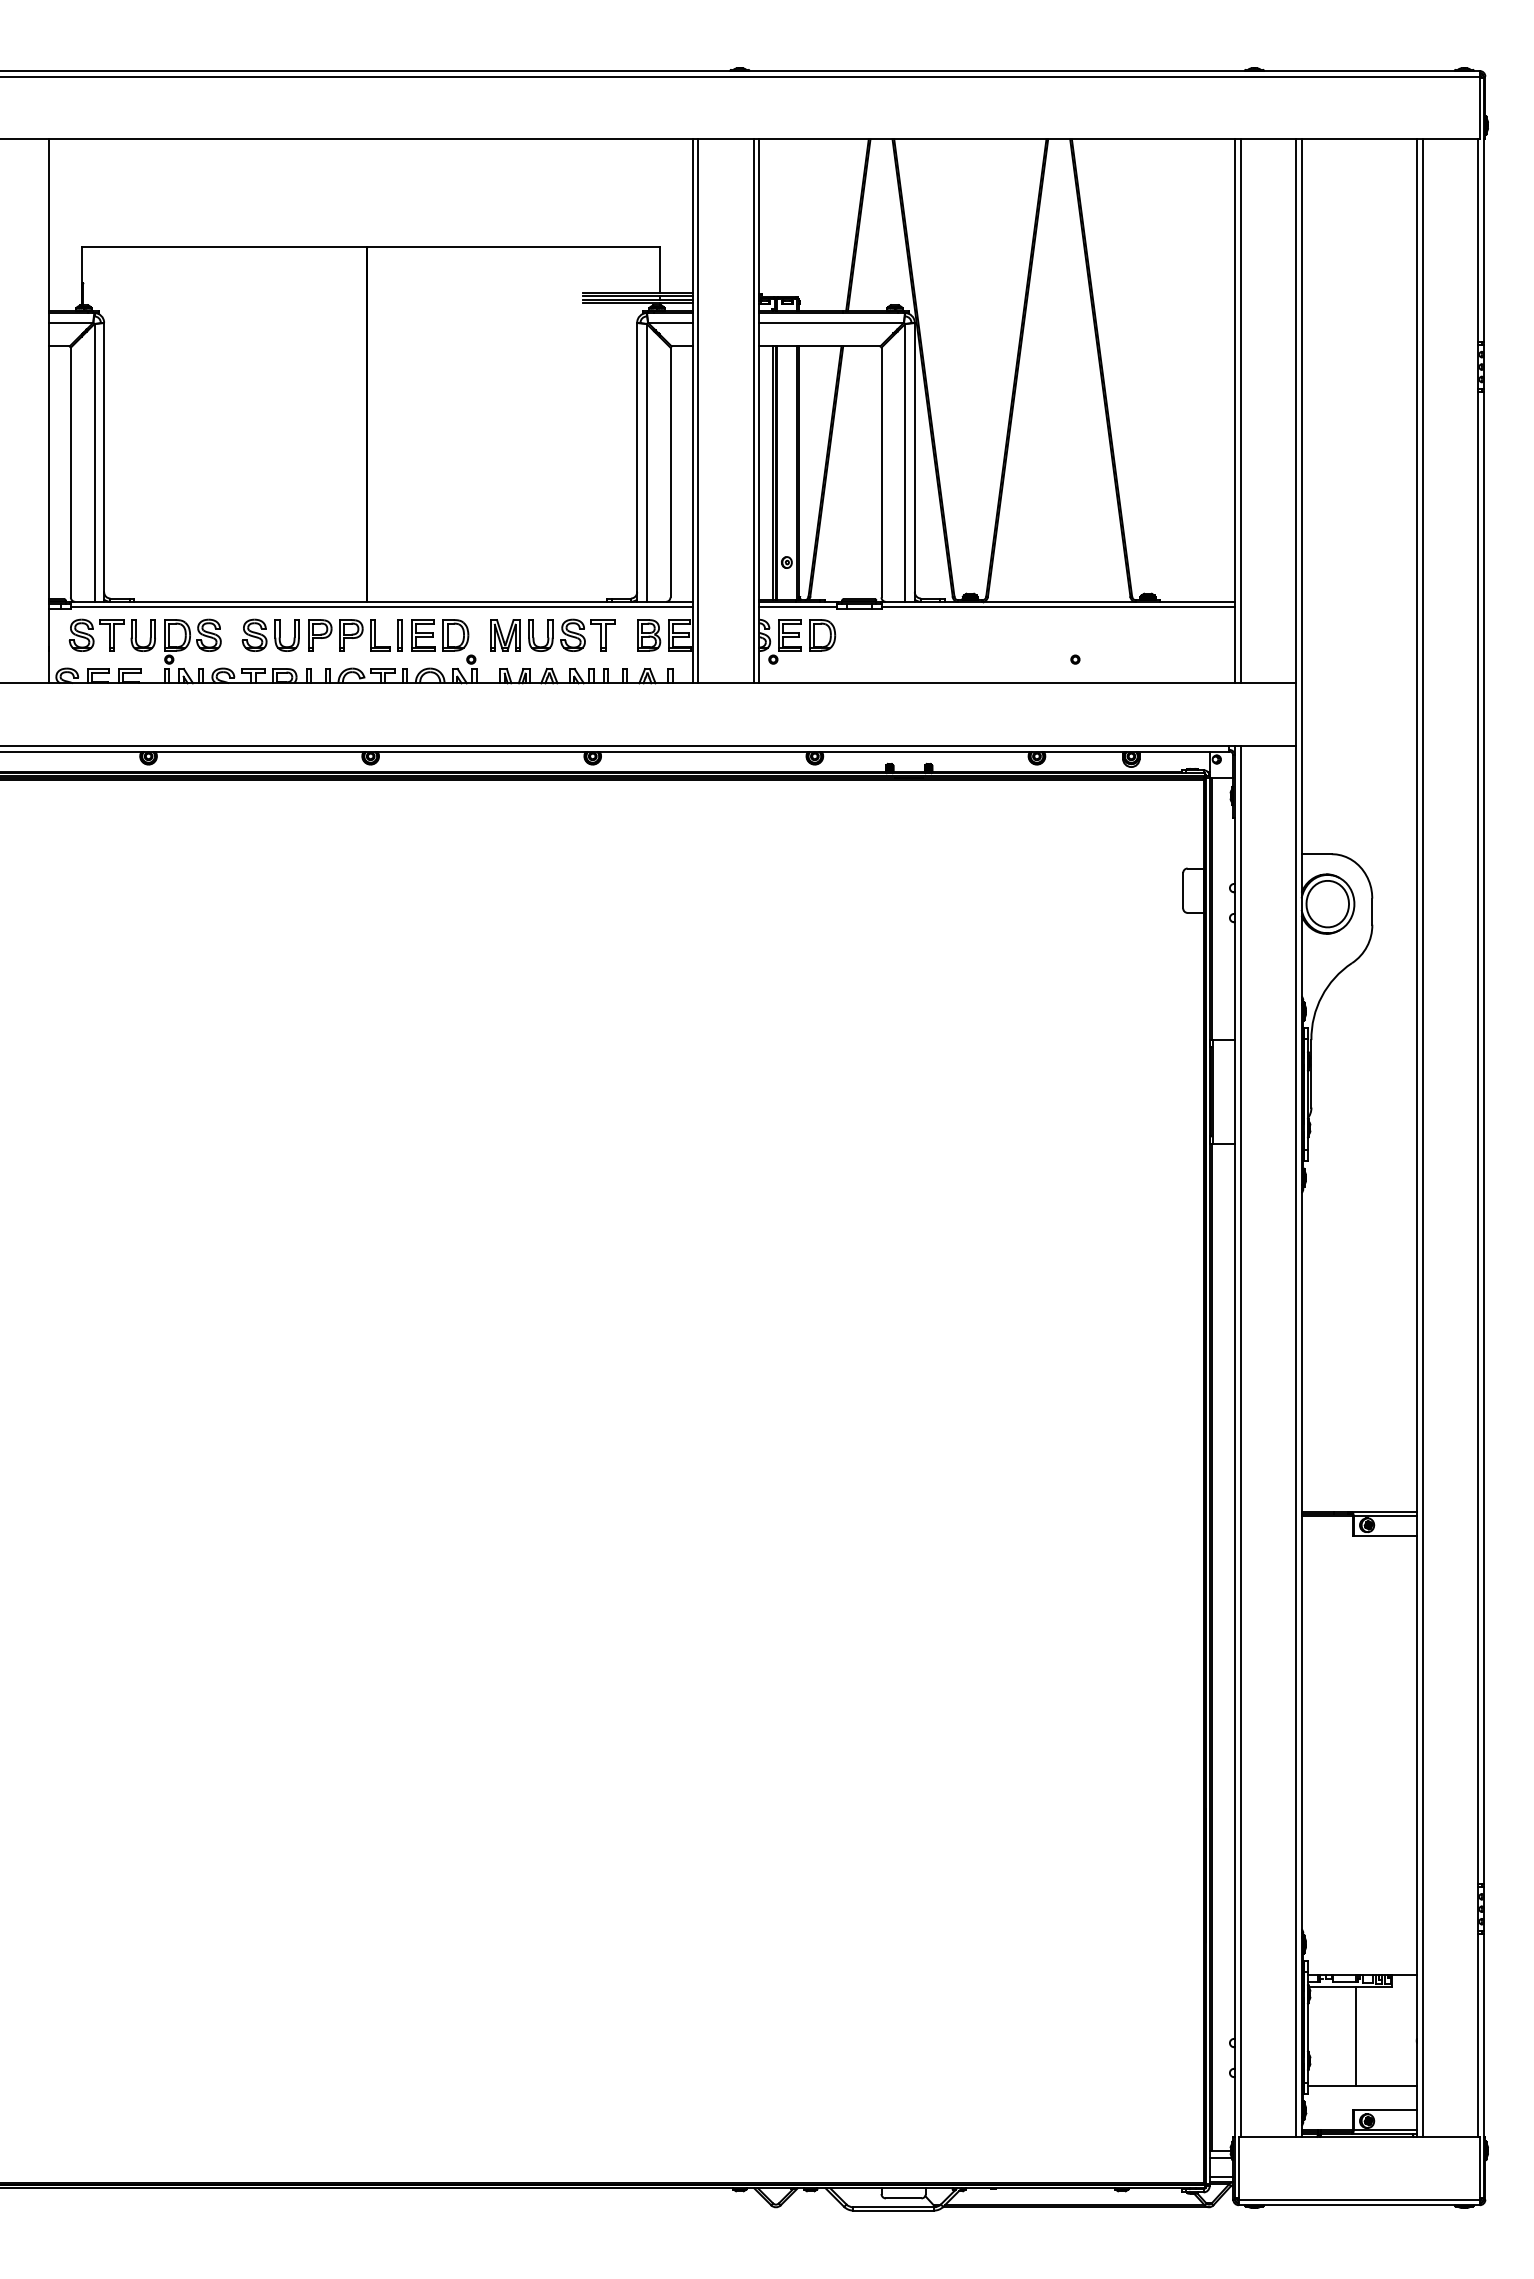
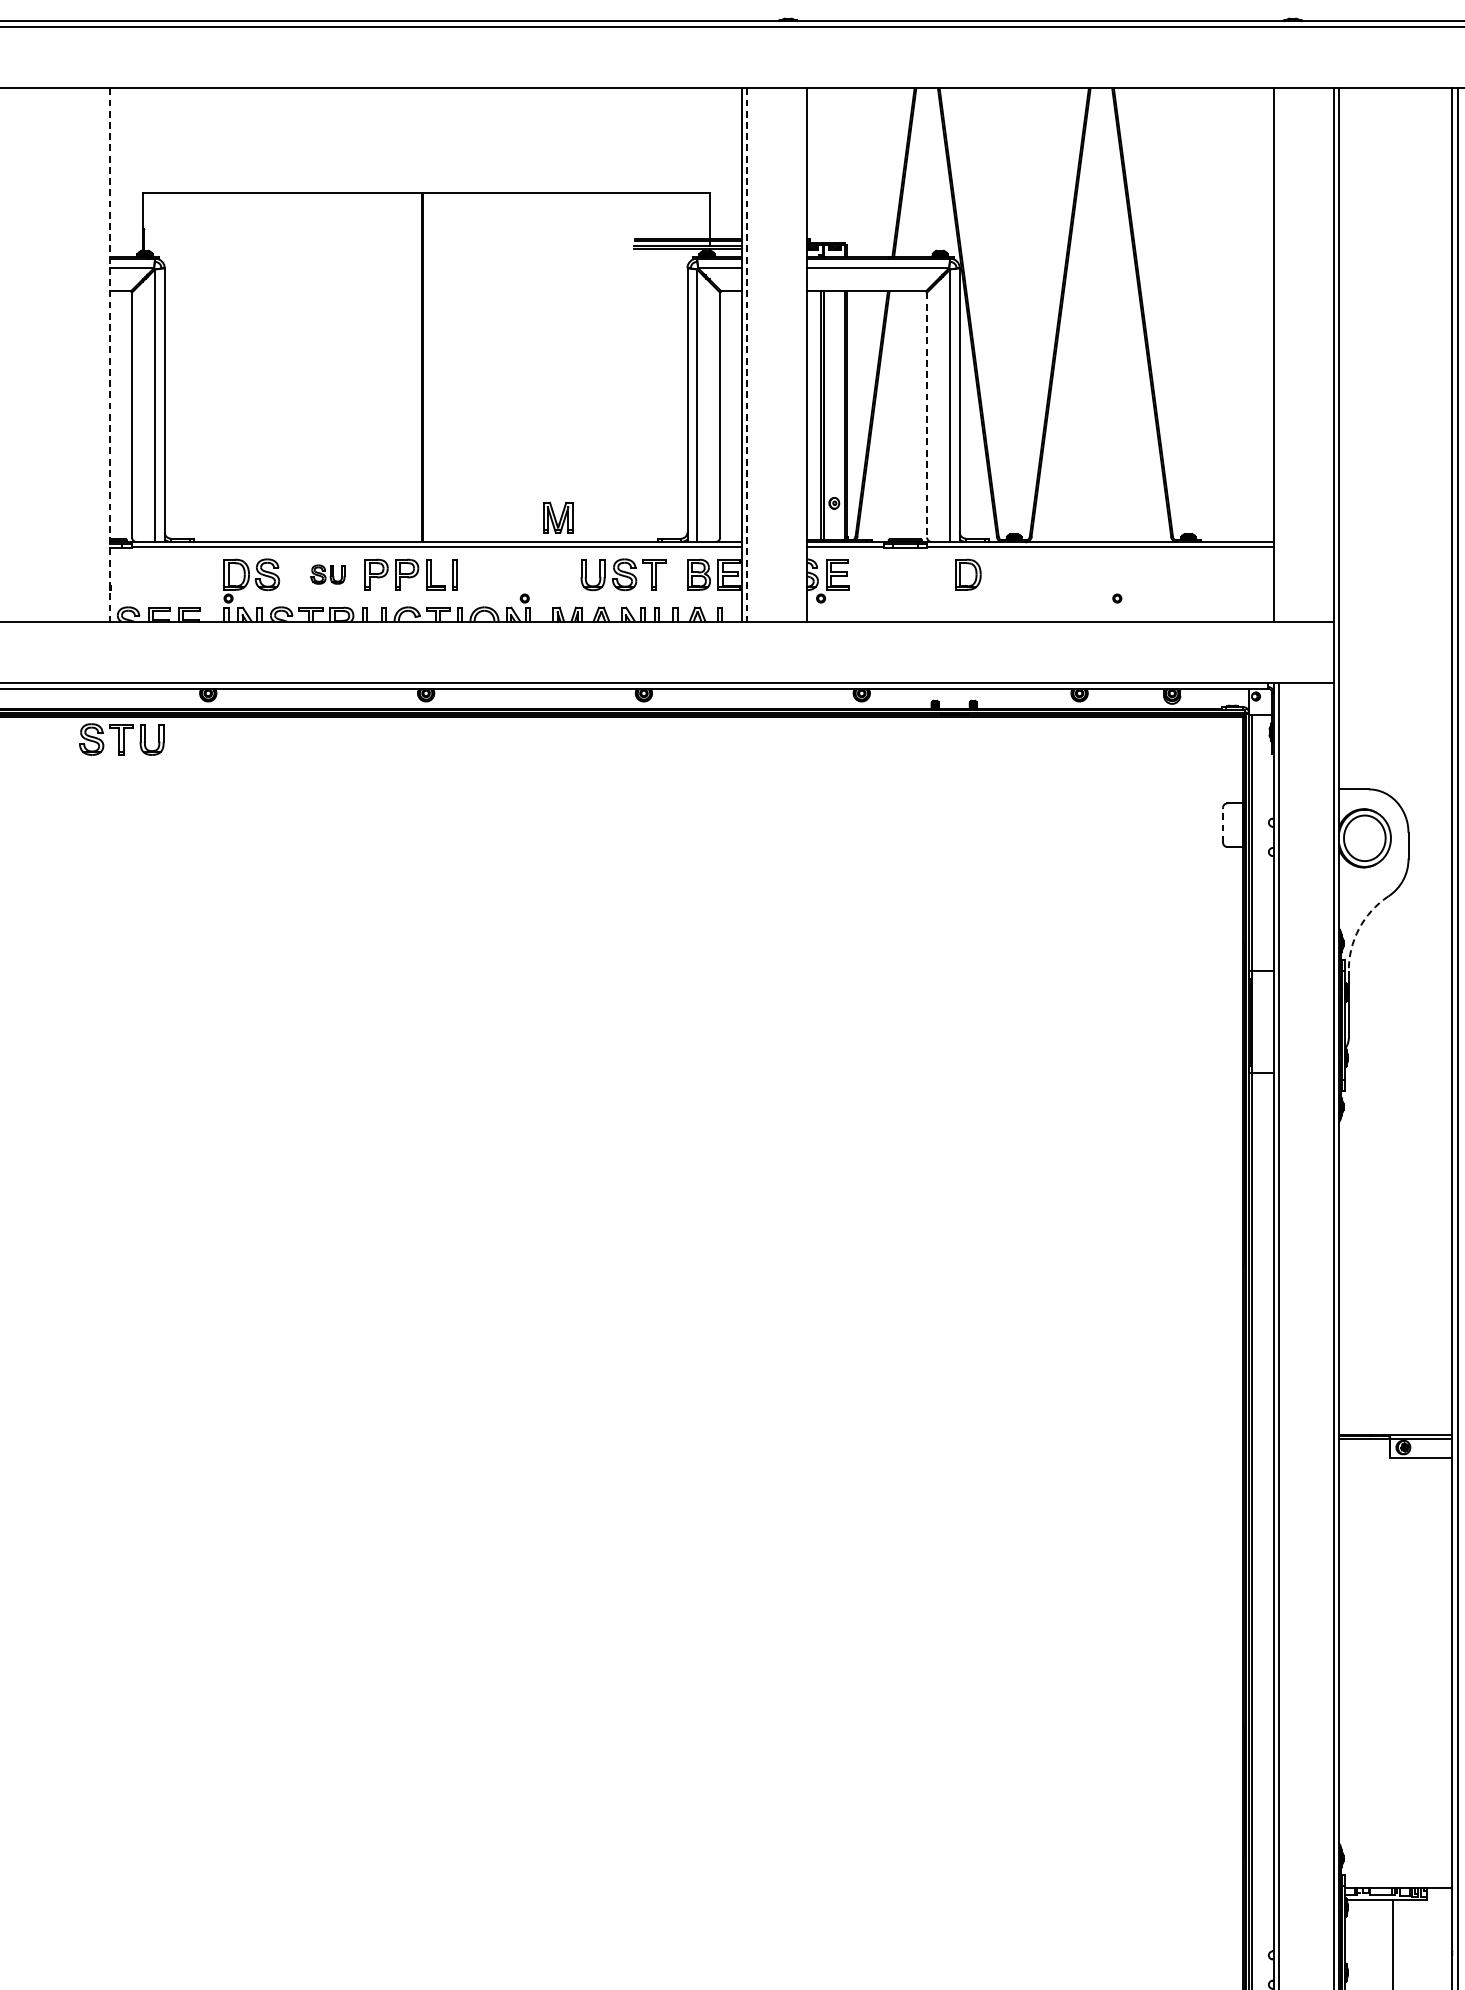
line: (48, 411) -> (110, 355), solid -> dashed
line: (698, 411) -> (747, 355), solid -> dashed
line: (753, 411) -> (801, 355), removed
line: (1240, 411) -> (1279, 355), removed
line: (881, 472) -> (927, 415), solid -> dashed
part: (111, 634) -> (120, 738), moved
part: (270, 634) -> (327, 573), size x0.6
part: (440, 635) -> (494, 574), removed
part: (505, 635) -> (558, 517), moved
part: (822, 635) -> (968, 574), moved
line: (1183, 890) -> (1223, 824), solid -> dashed
arc: (1321, 996) -> (1358, 928), solid -> dashed

